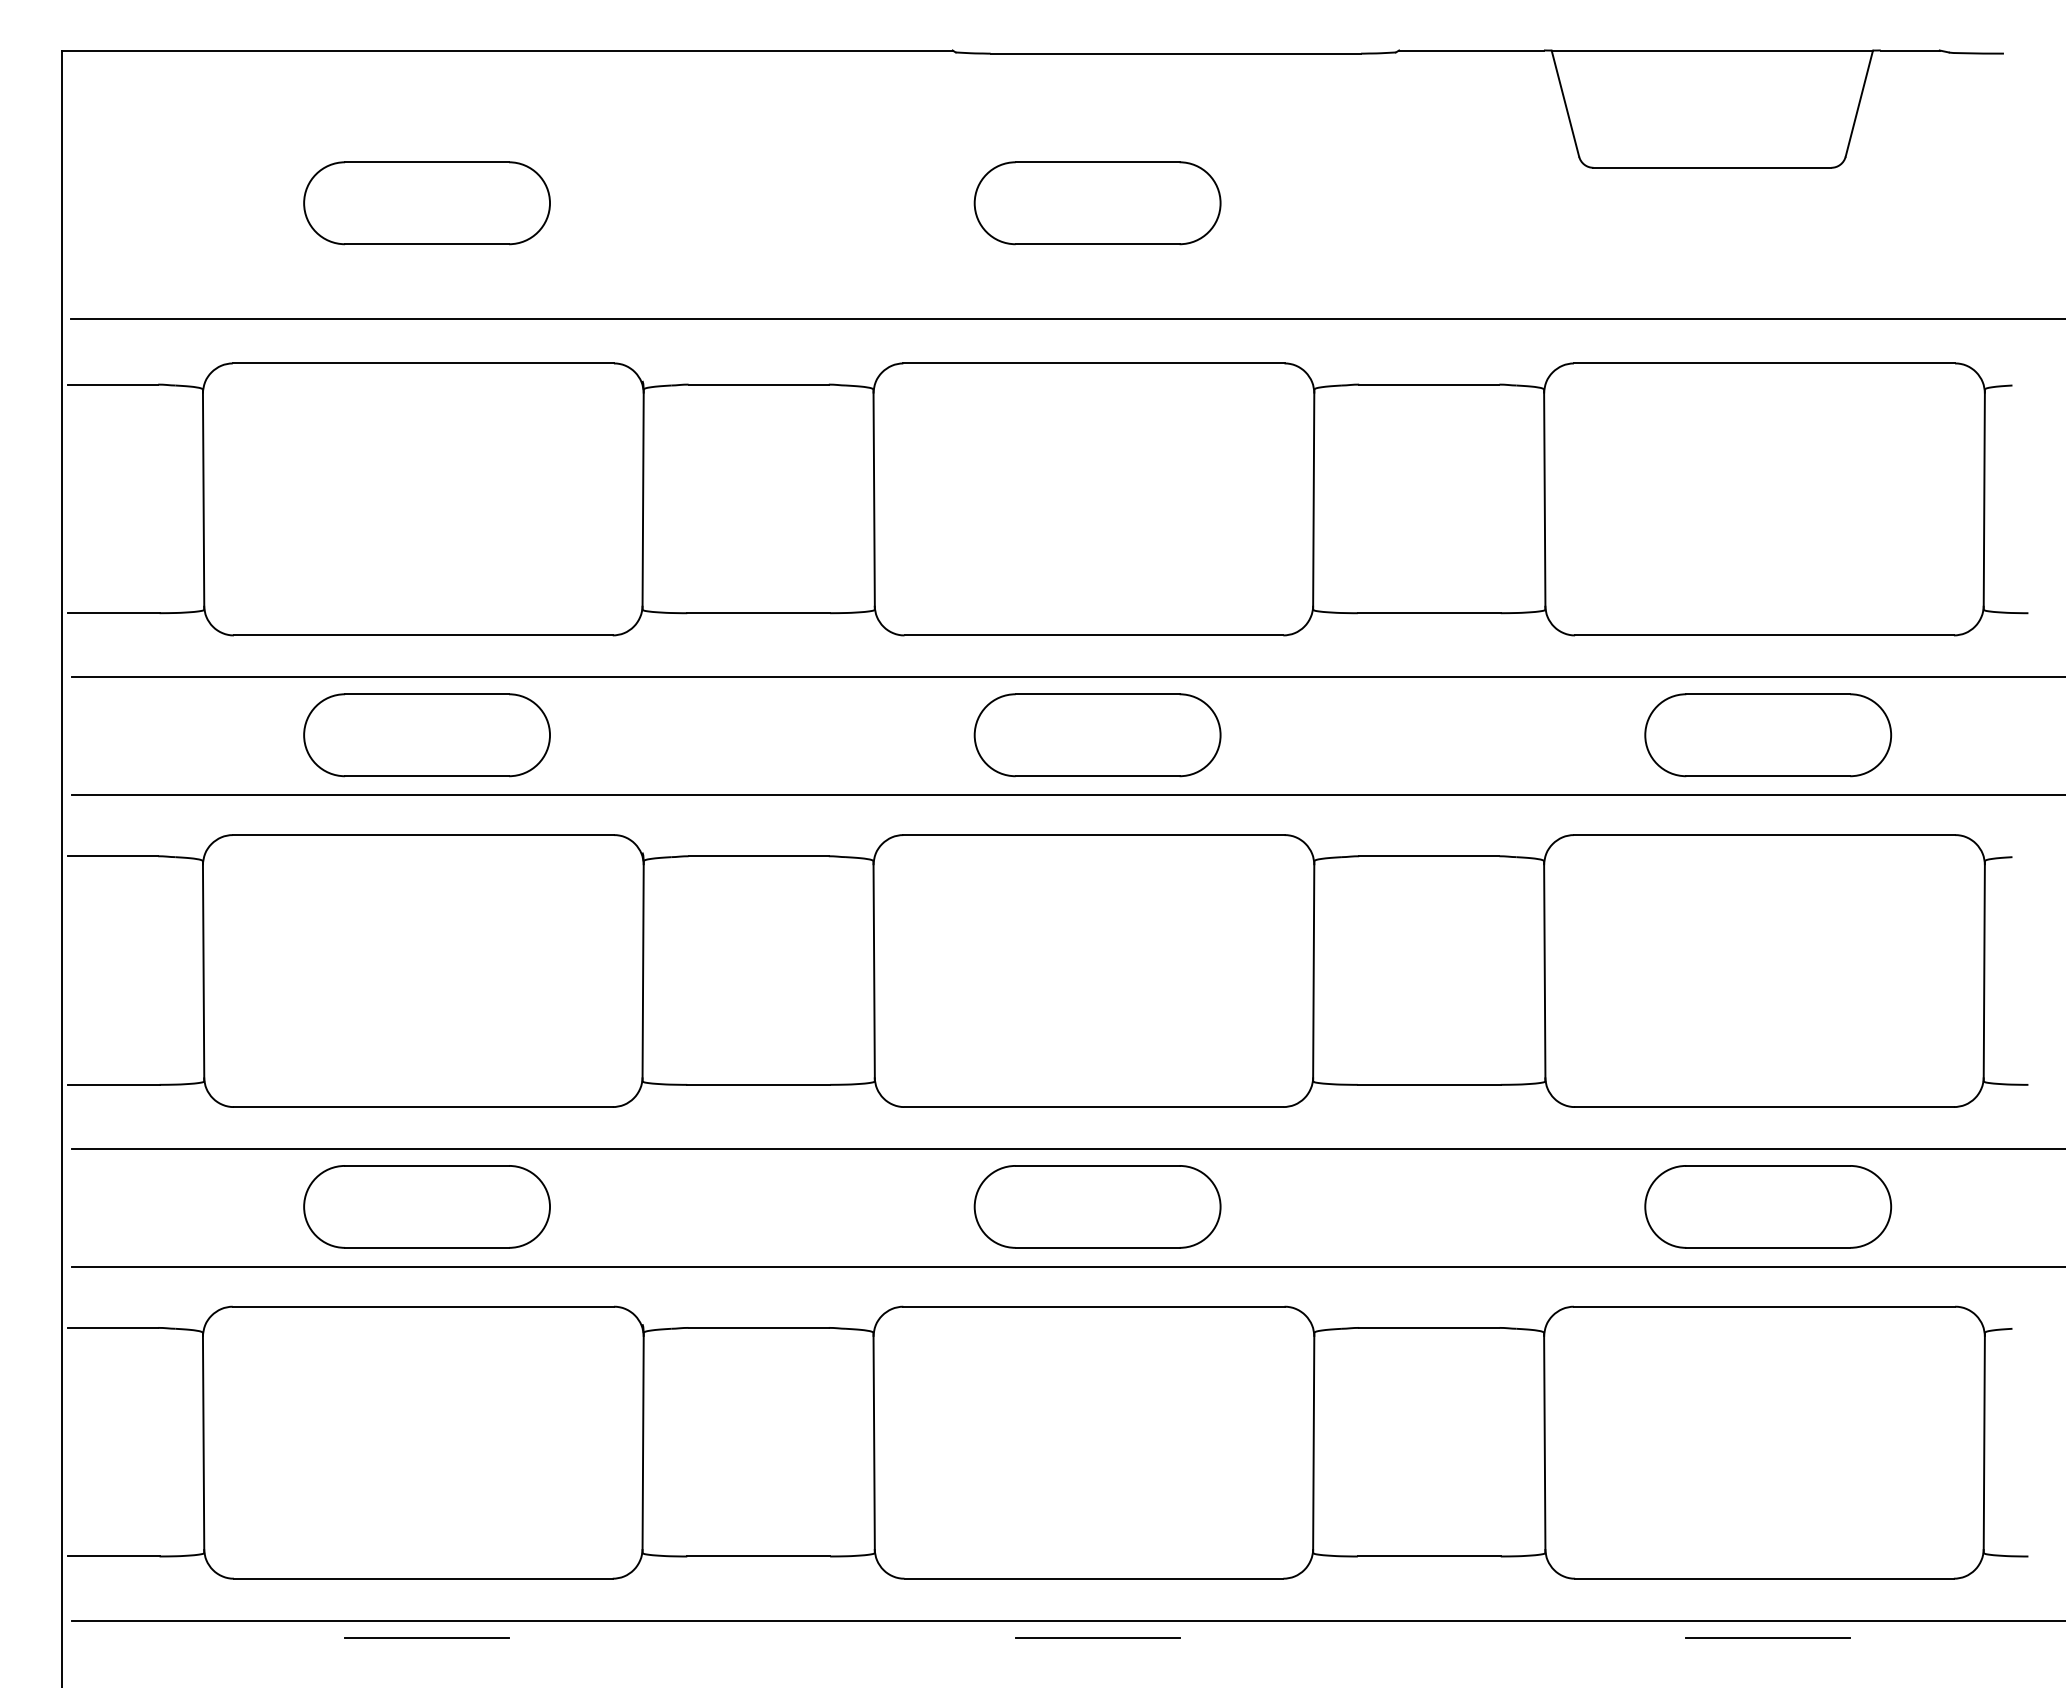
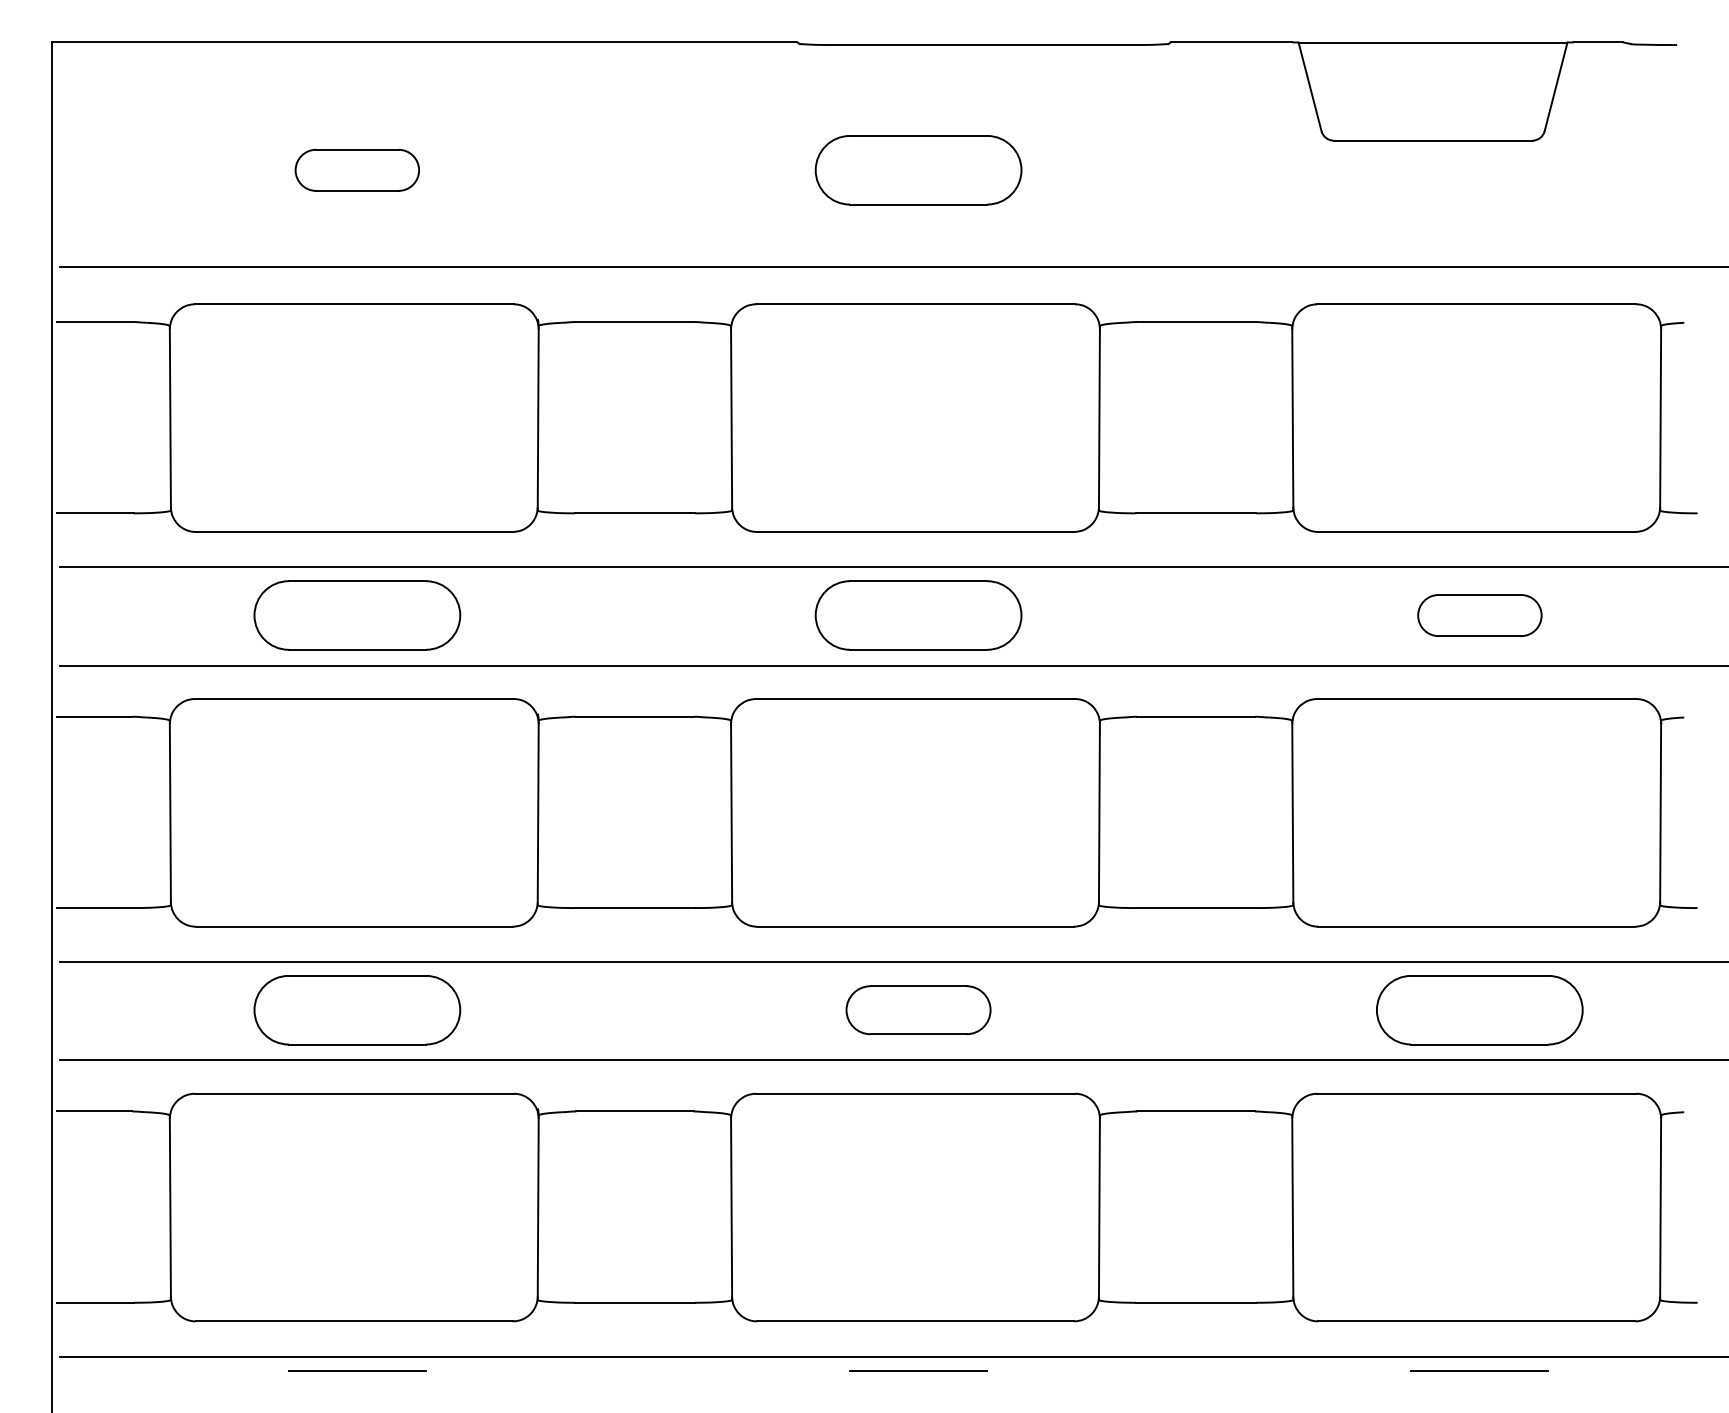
part: (426, 203) -> (356, 170), size x0.6
part: (1768, 735) -> (1480, 615), size x0.6
part: (1097, 1206) -> (918, 1009), size x0.7

